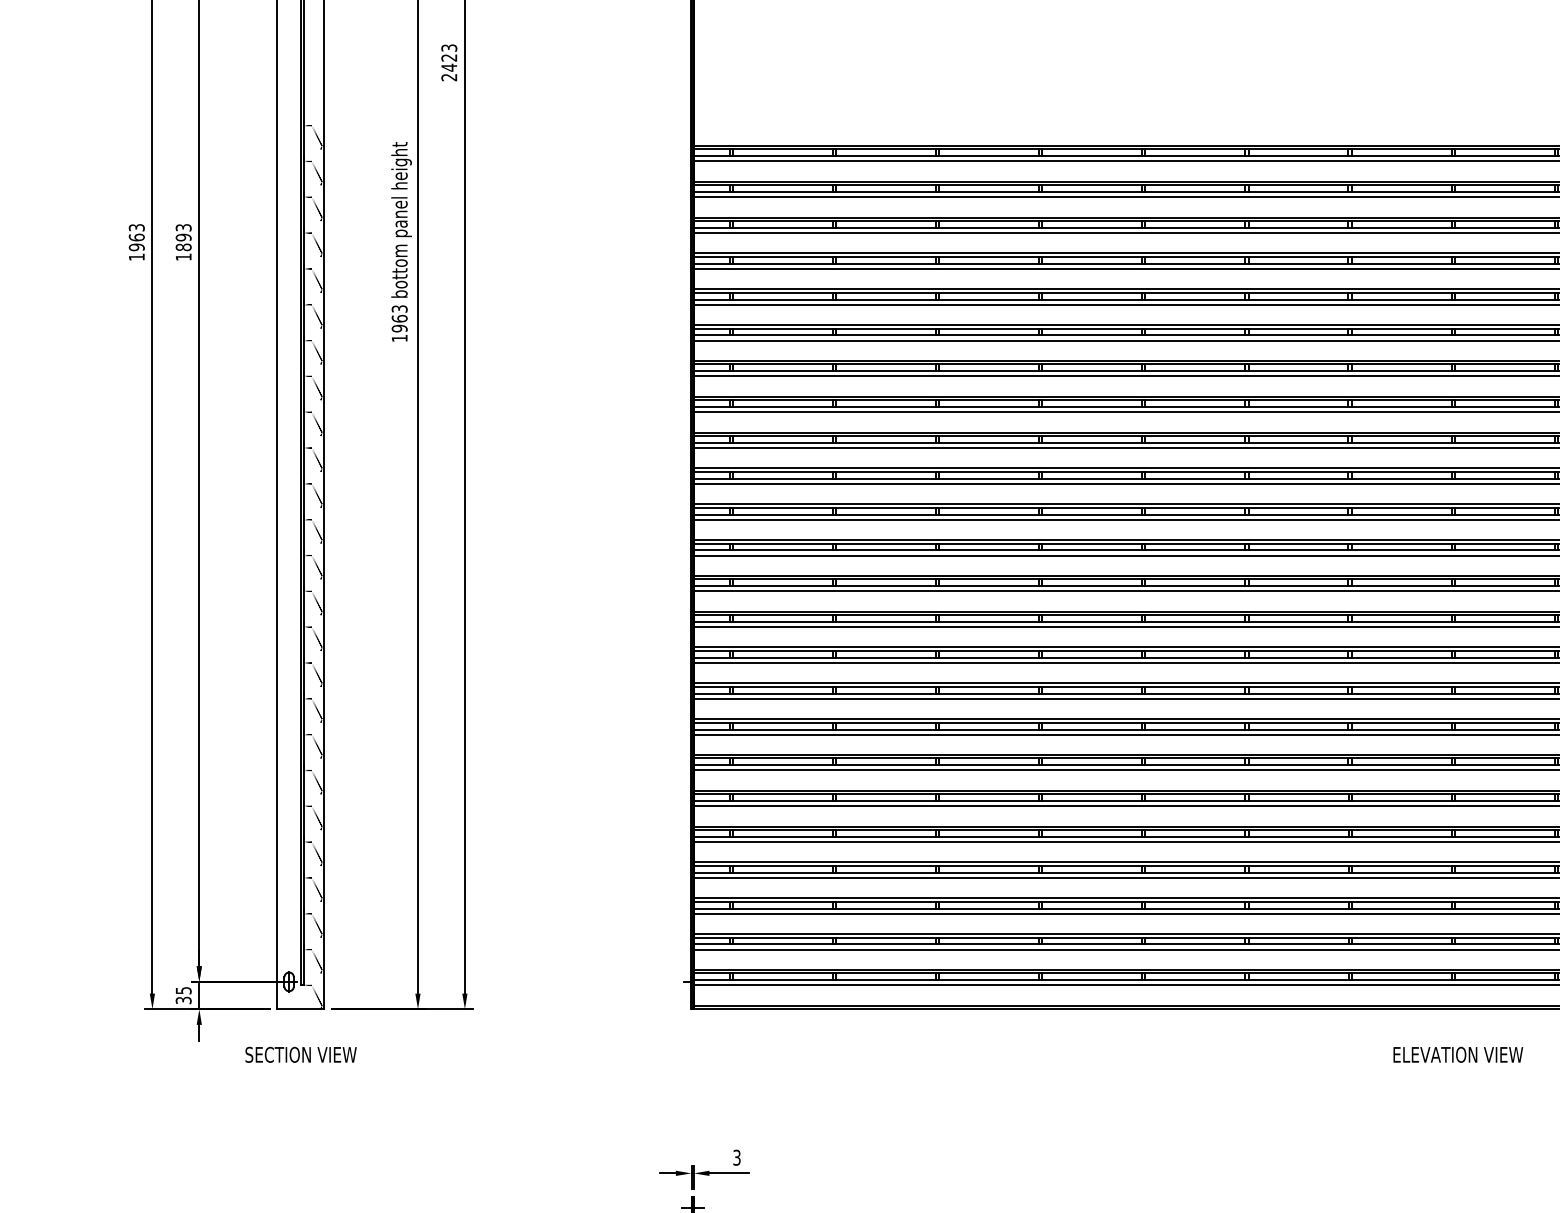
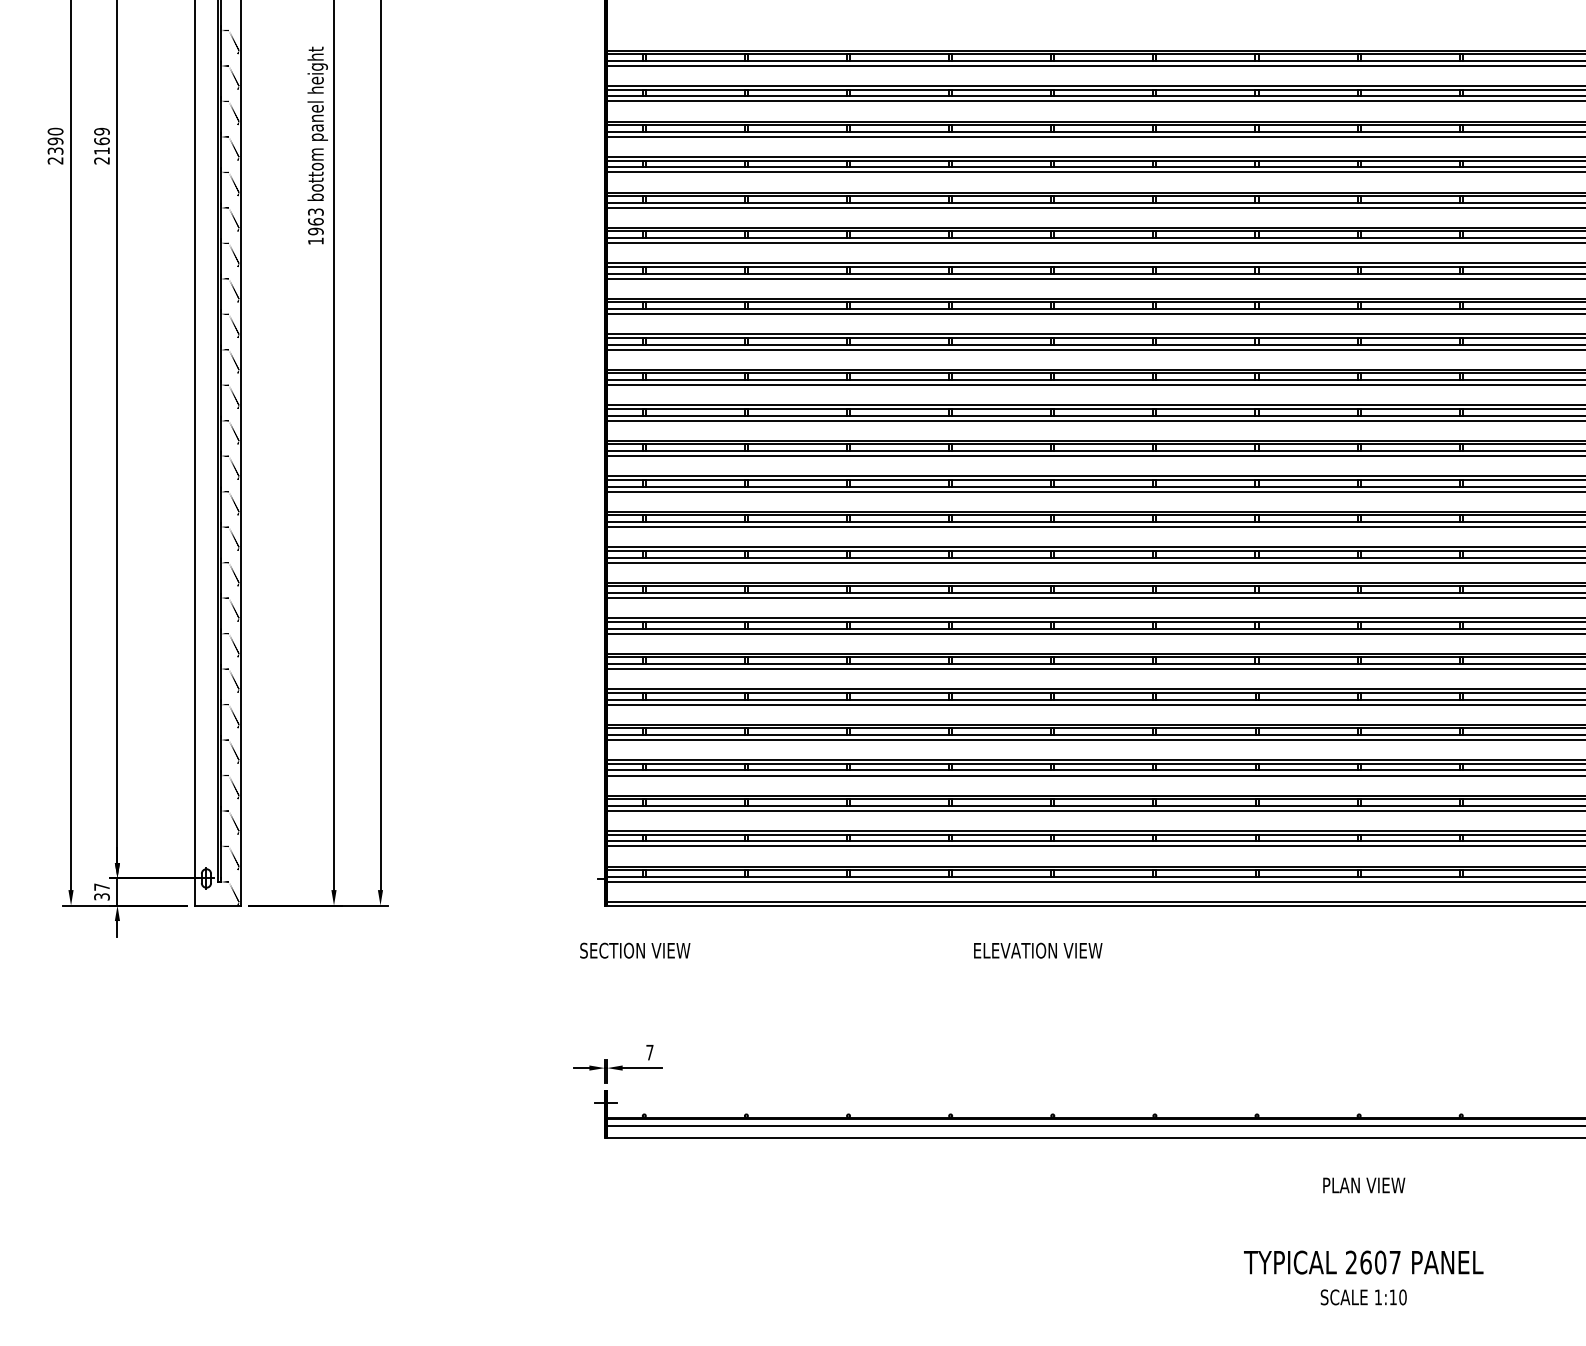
text: (136, 241) -> (55, 145), 1963 -> 2390
text: (183, 241) -> (101, 145), 1893 -> 2169
text: (183, 990) -> (101, 886), 35 -> 37
text: (301, 1054) -> (635, 950), moved
text: (1458, 1054) -> (1038, 950), moved
text: (736, 1157) -> (649, 1052), 3 -> 7

